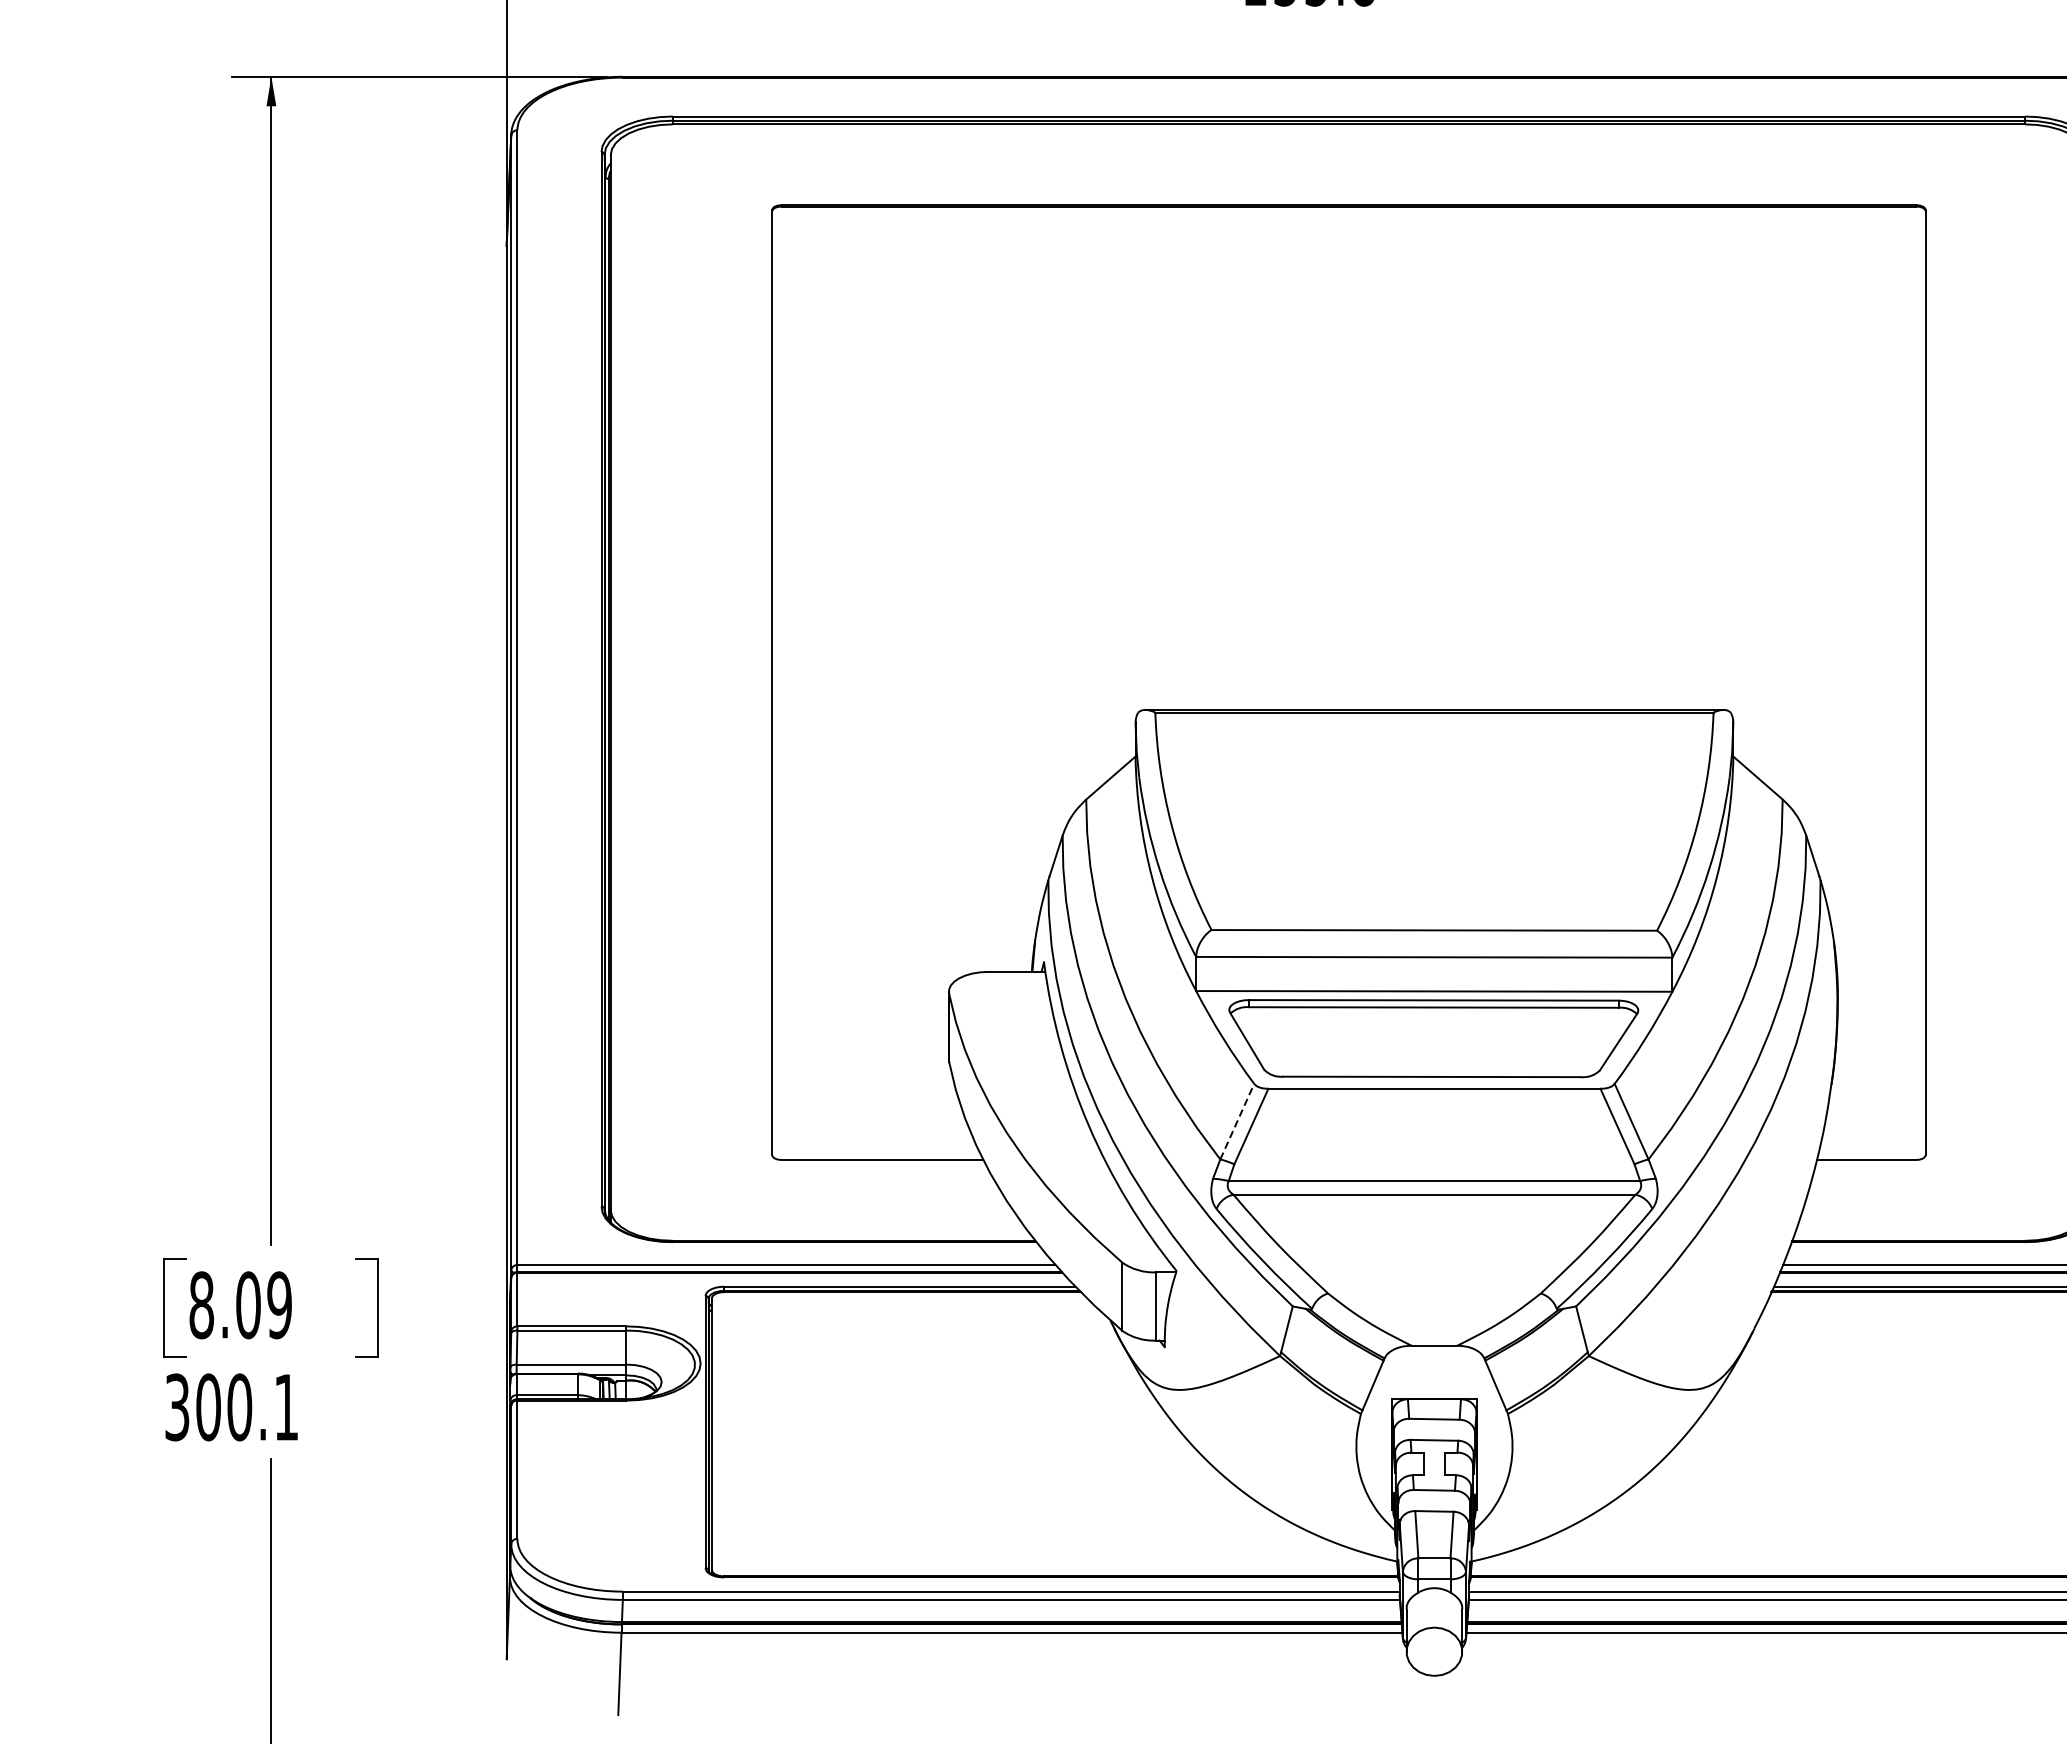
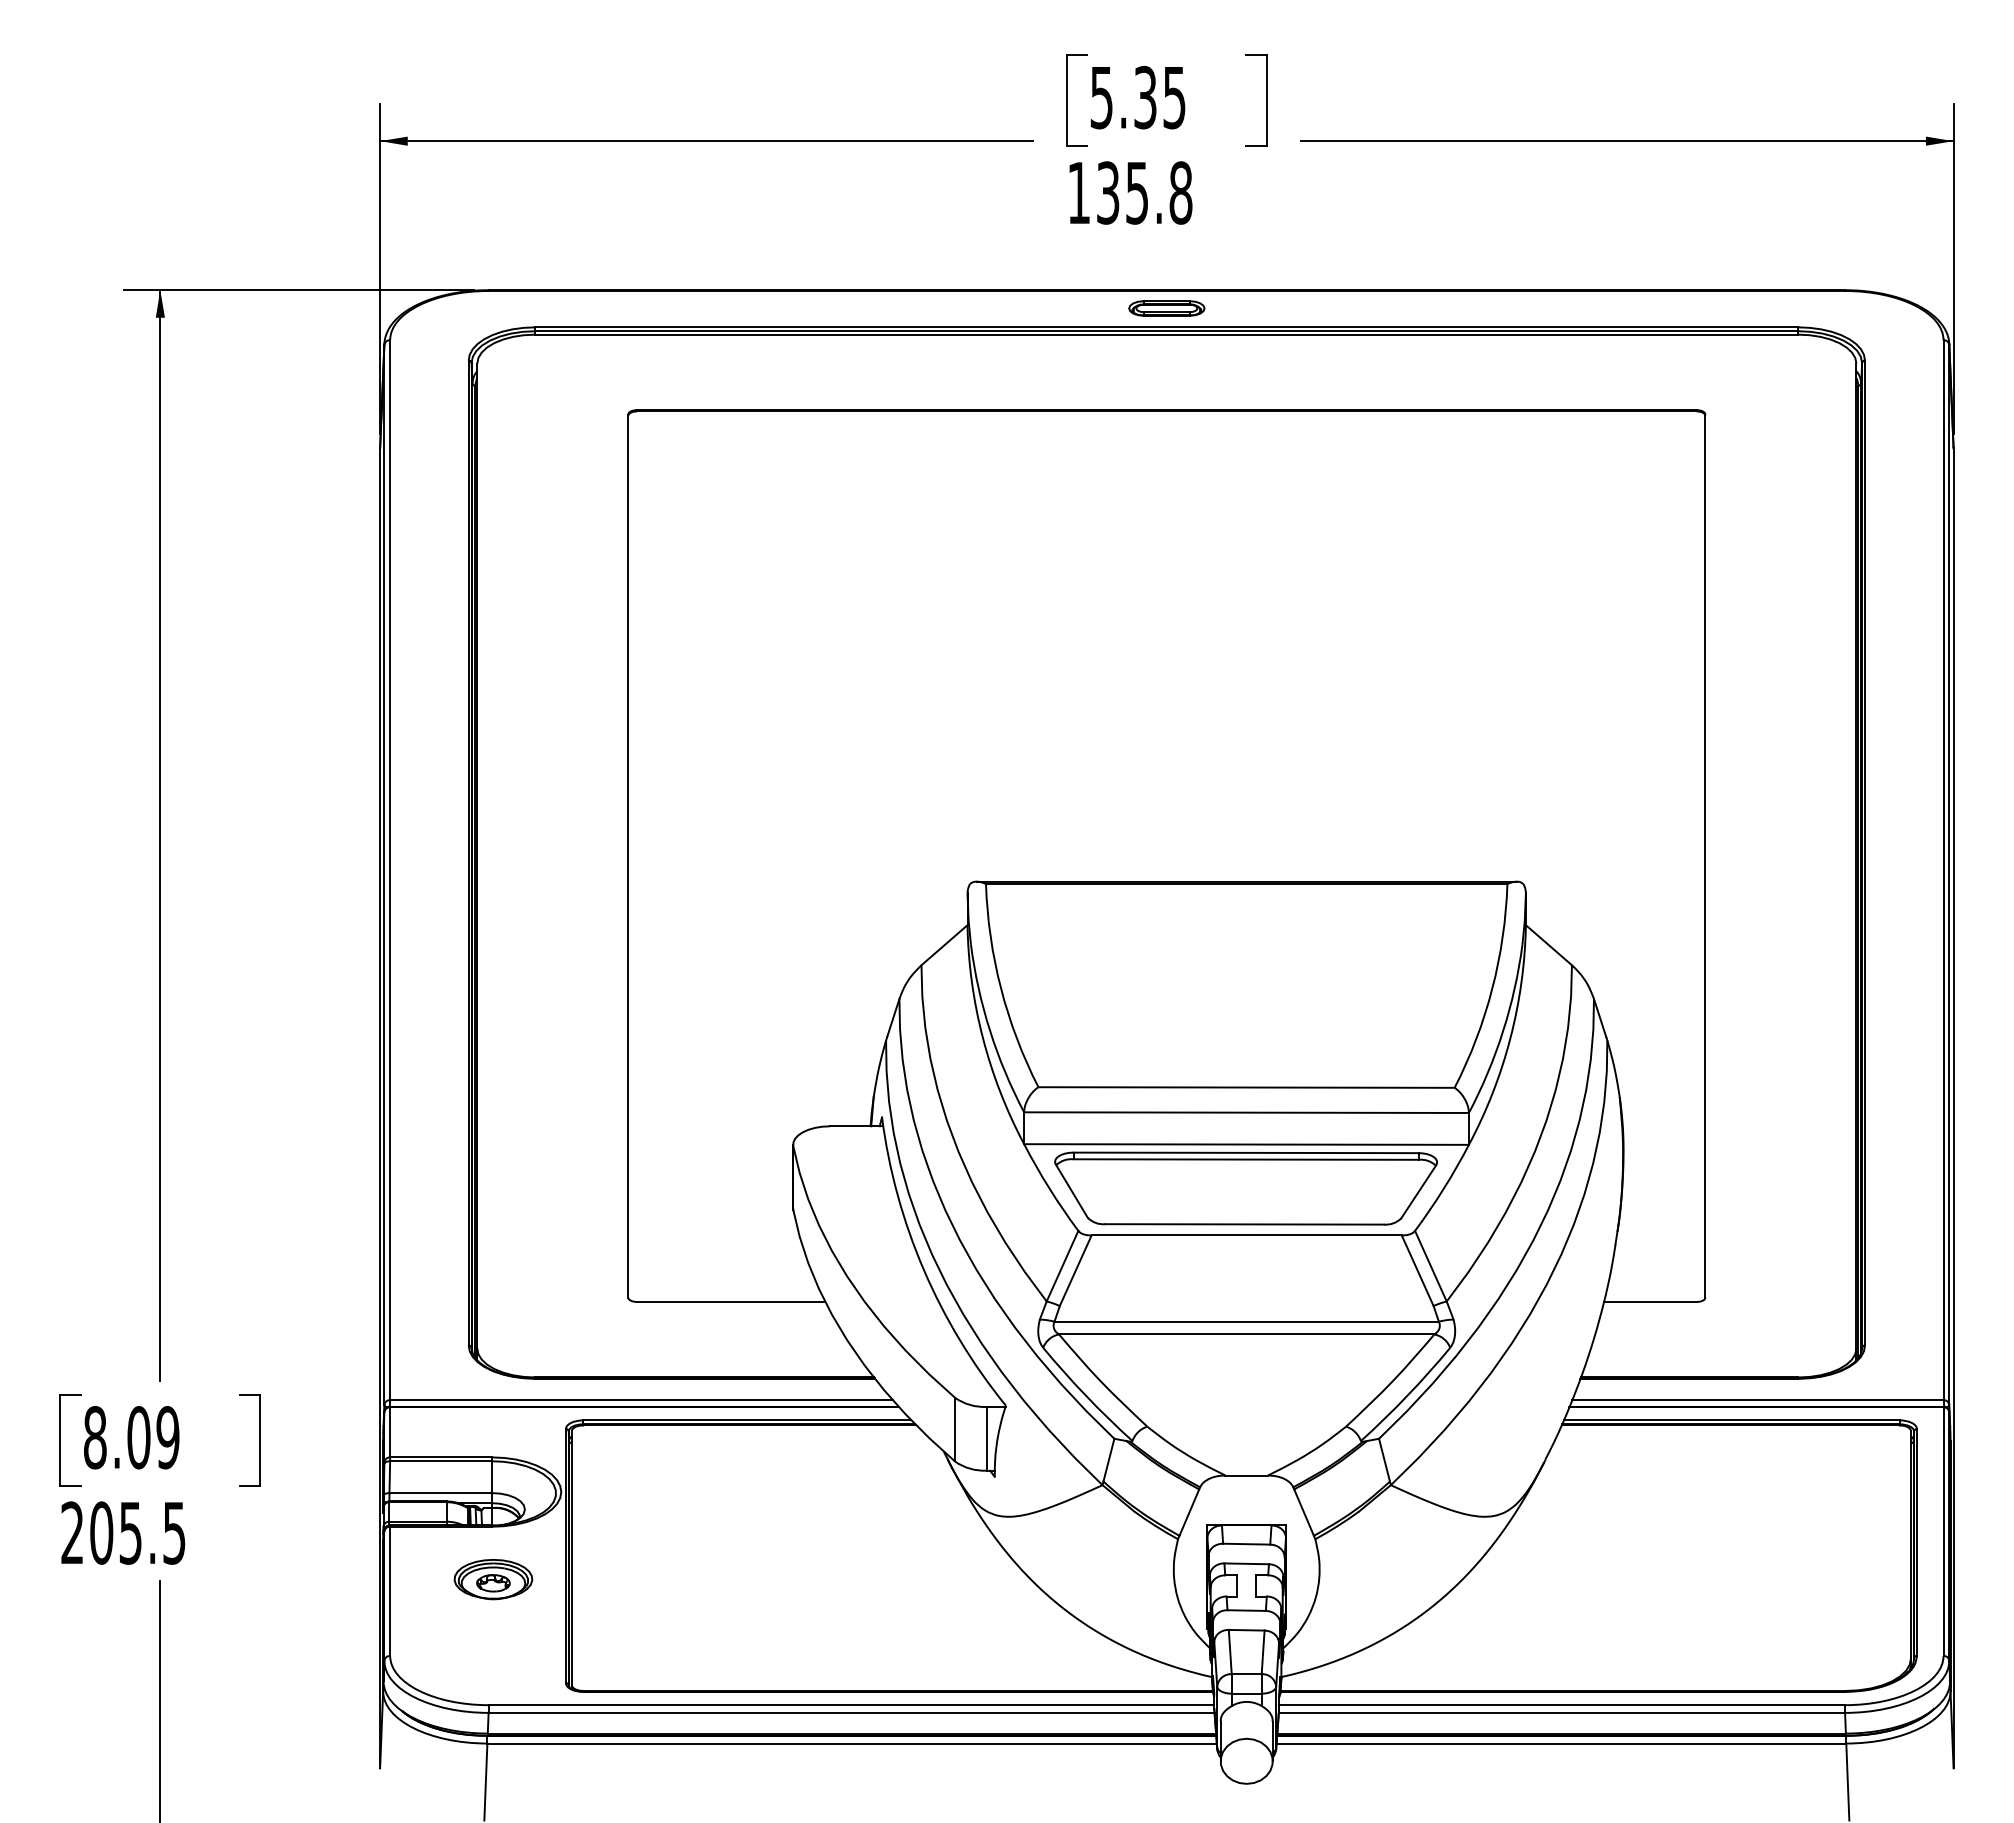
part: (1348, 96) -> (1166, 308), added
line: (1237, 1121) -> (1062, 1266), dashed -> solid
text: (231, 1406) -> (123, 1532), 300.1 -> 205.5
part: (628, 1457) -> (493, 1579), added

